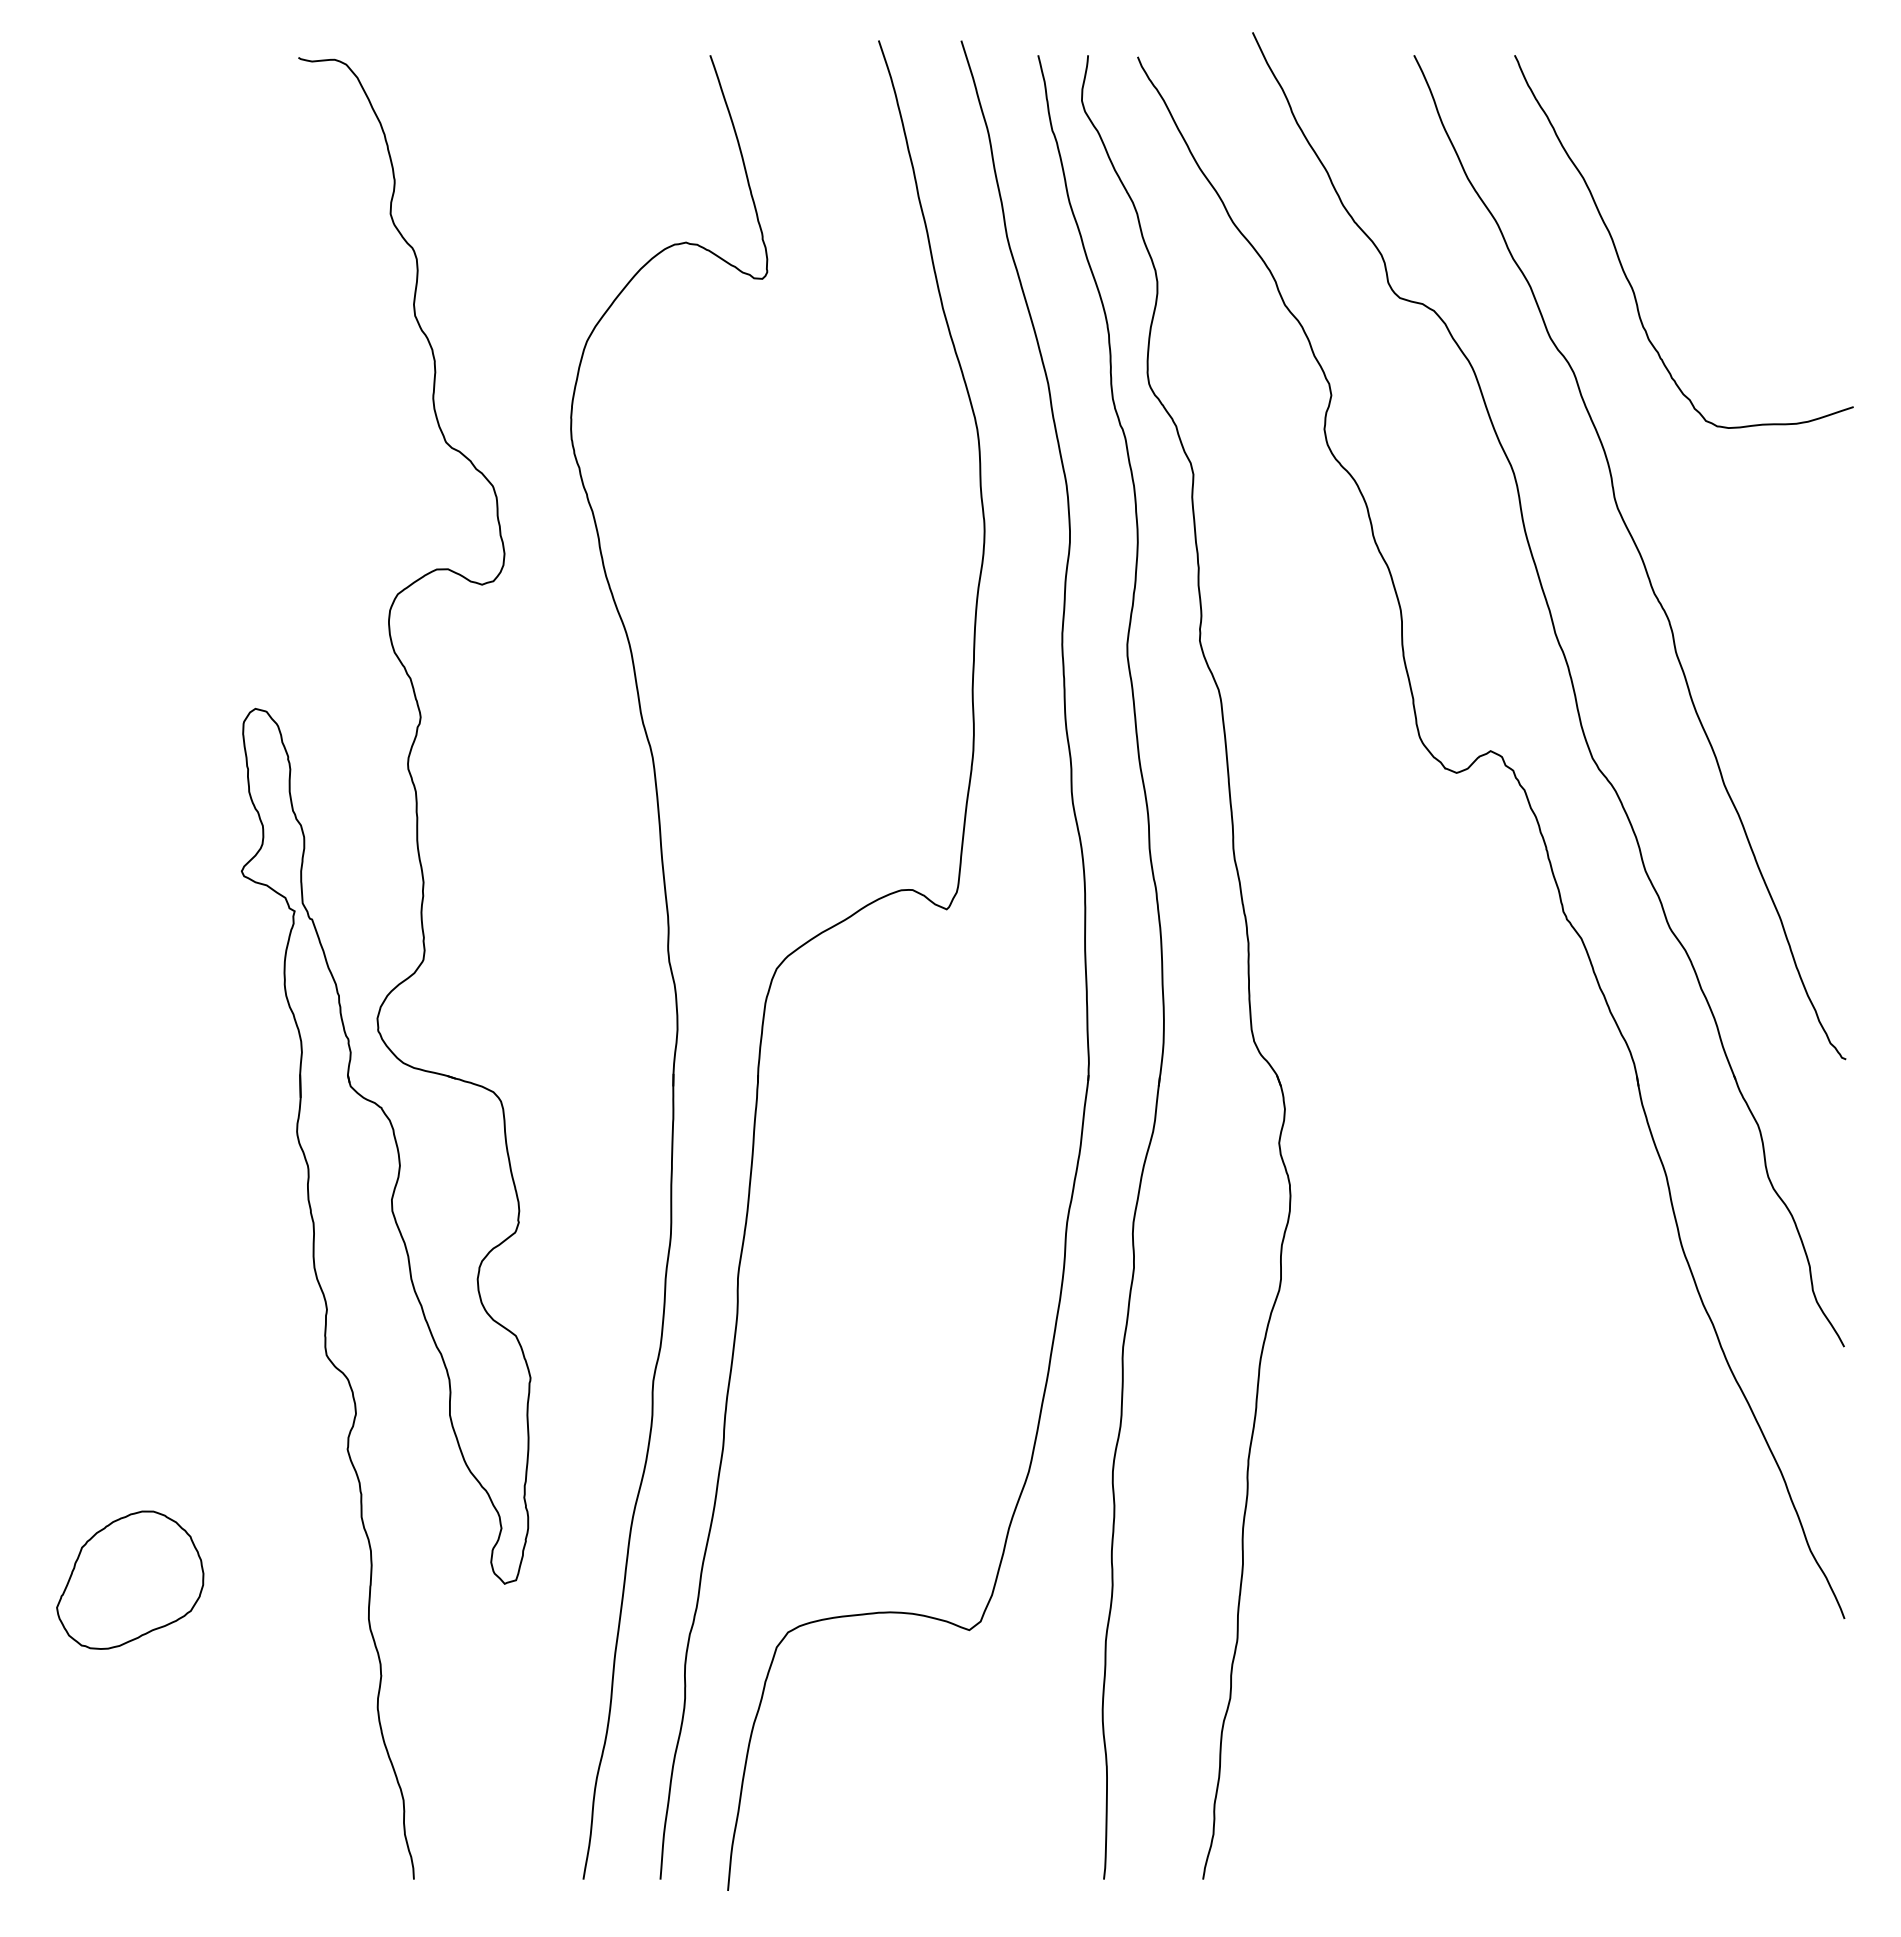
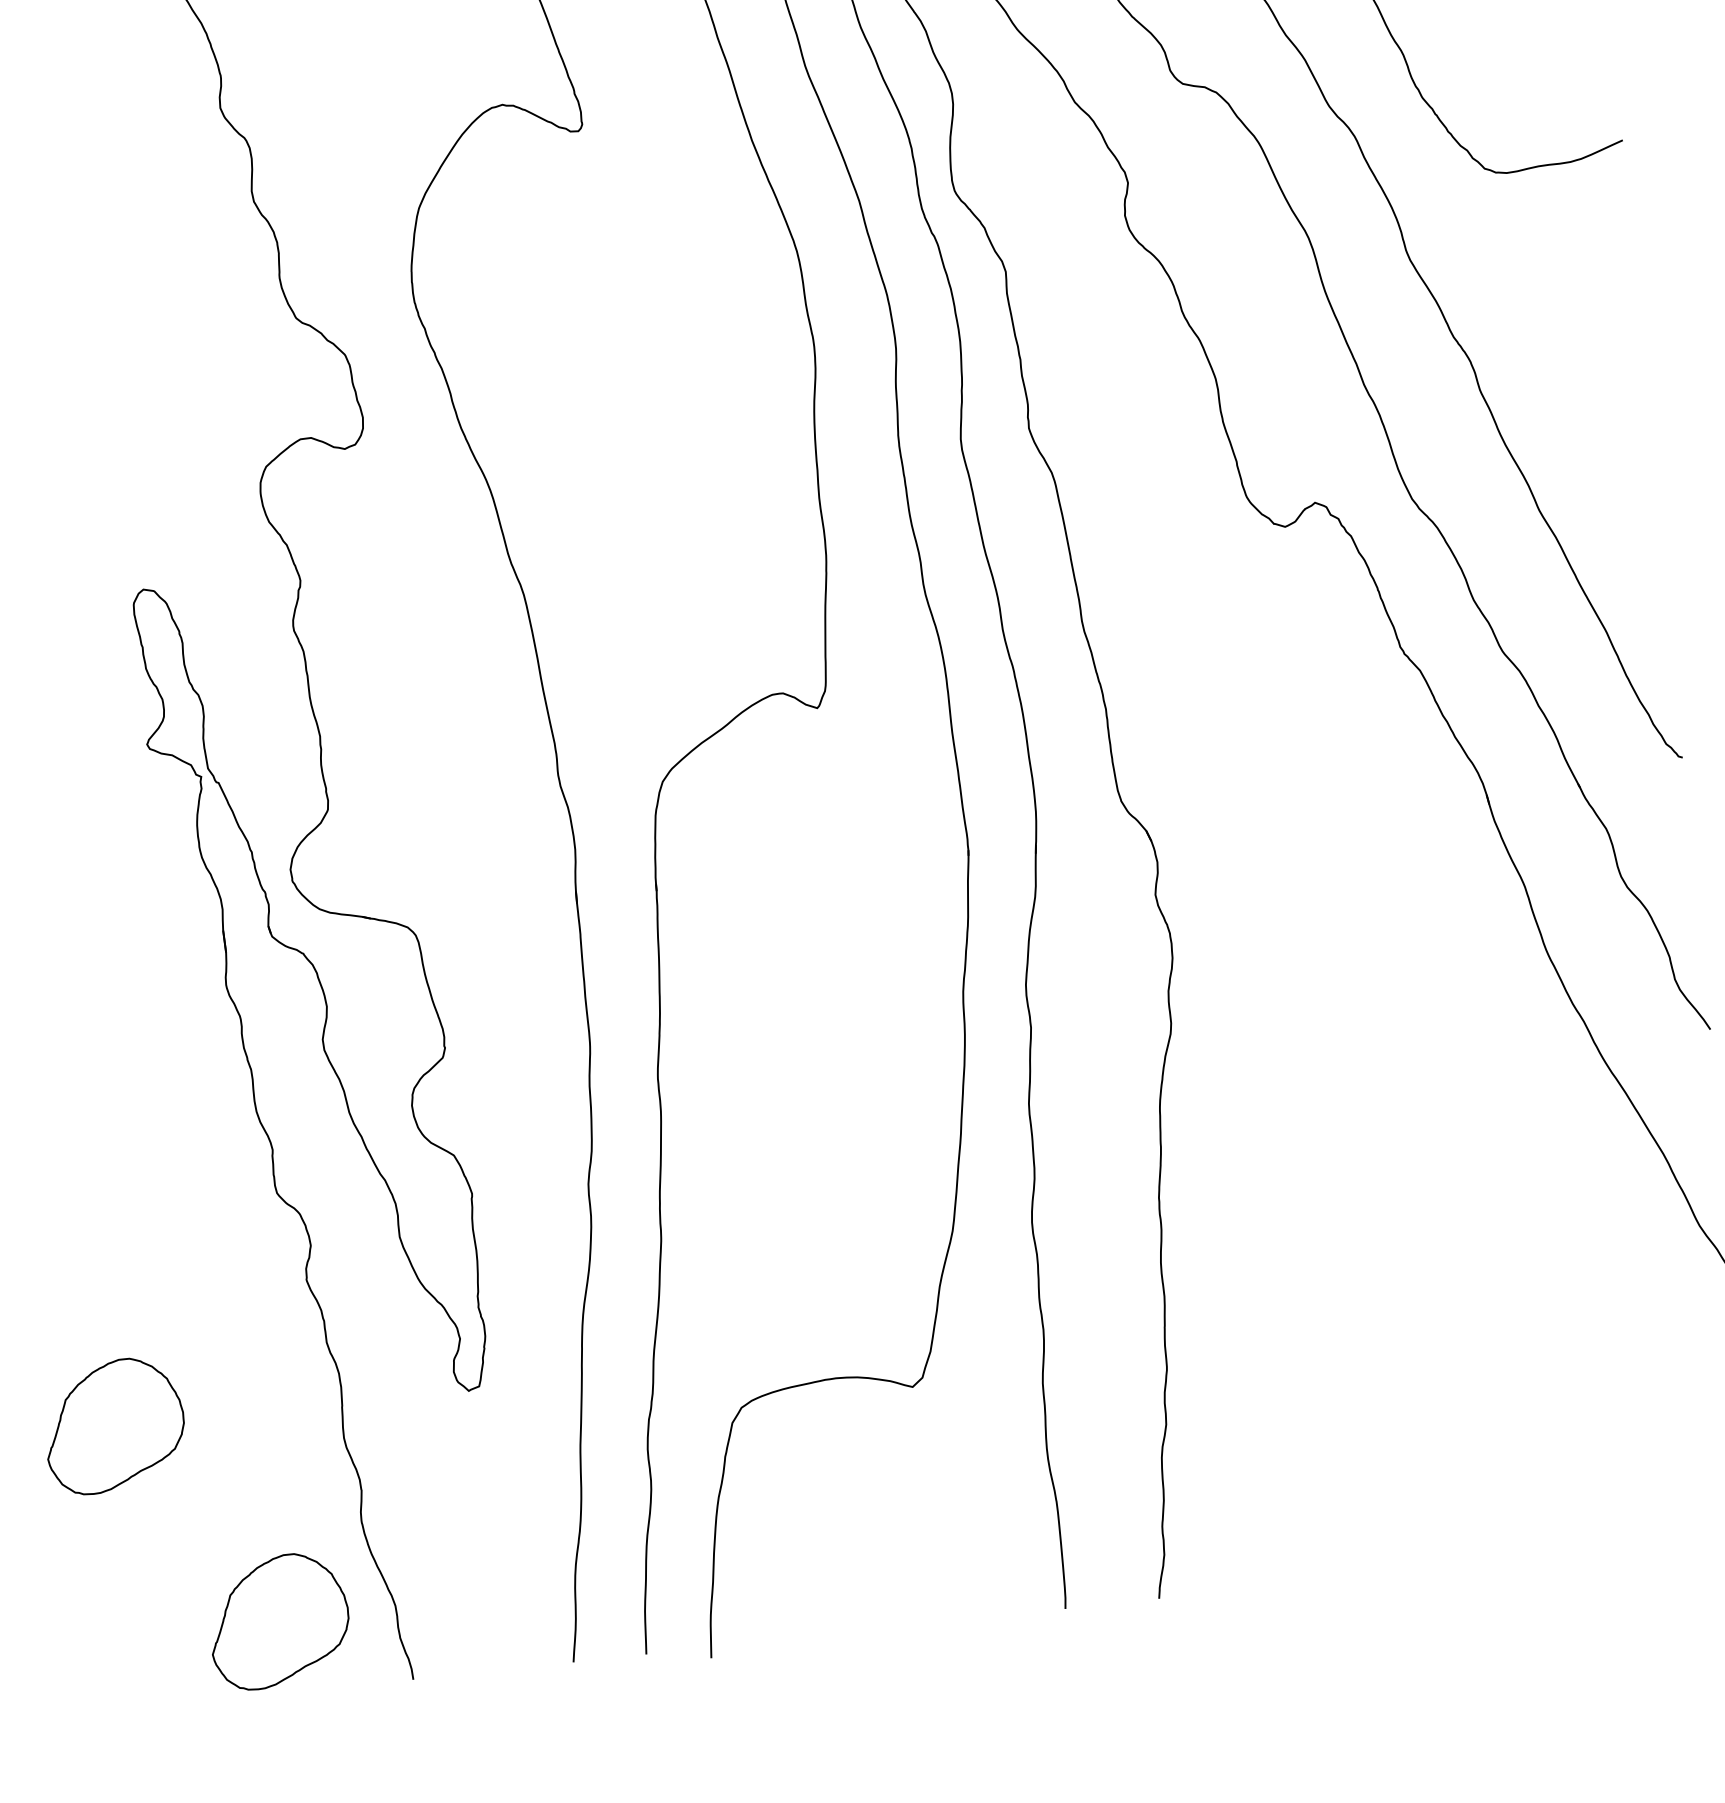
part: (280, 1802) -> (279, 1620), added

